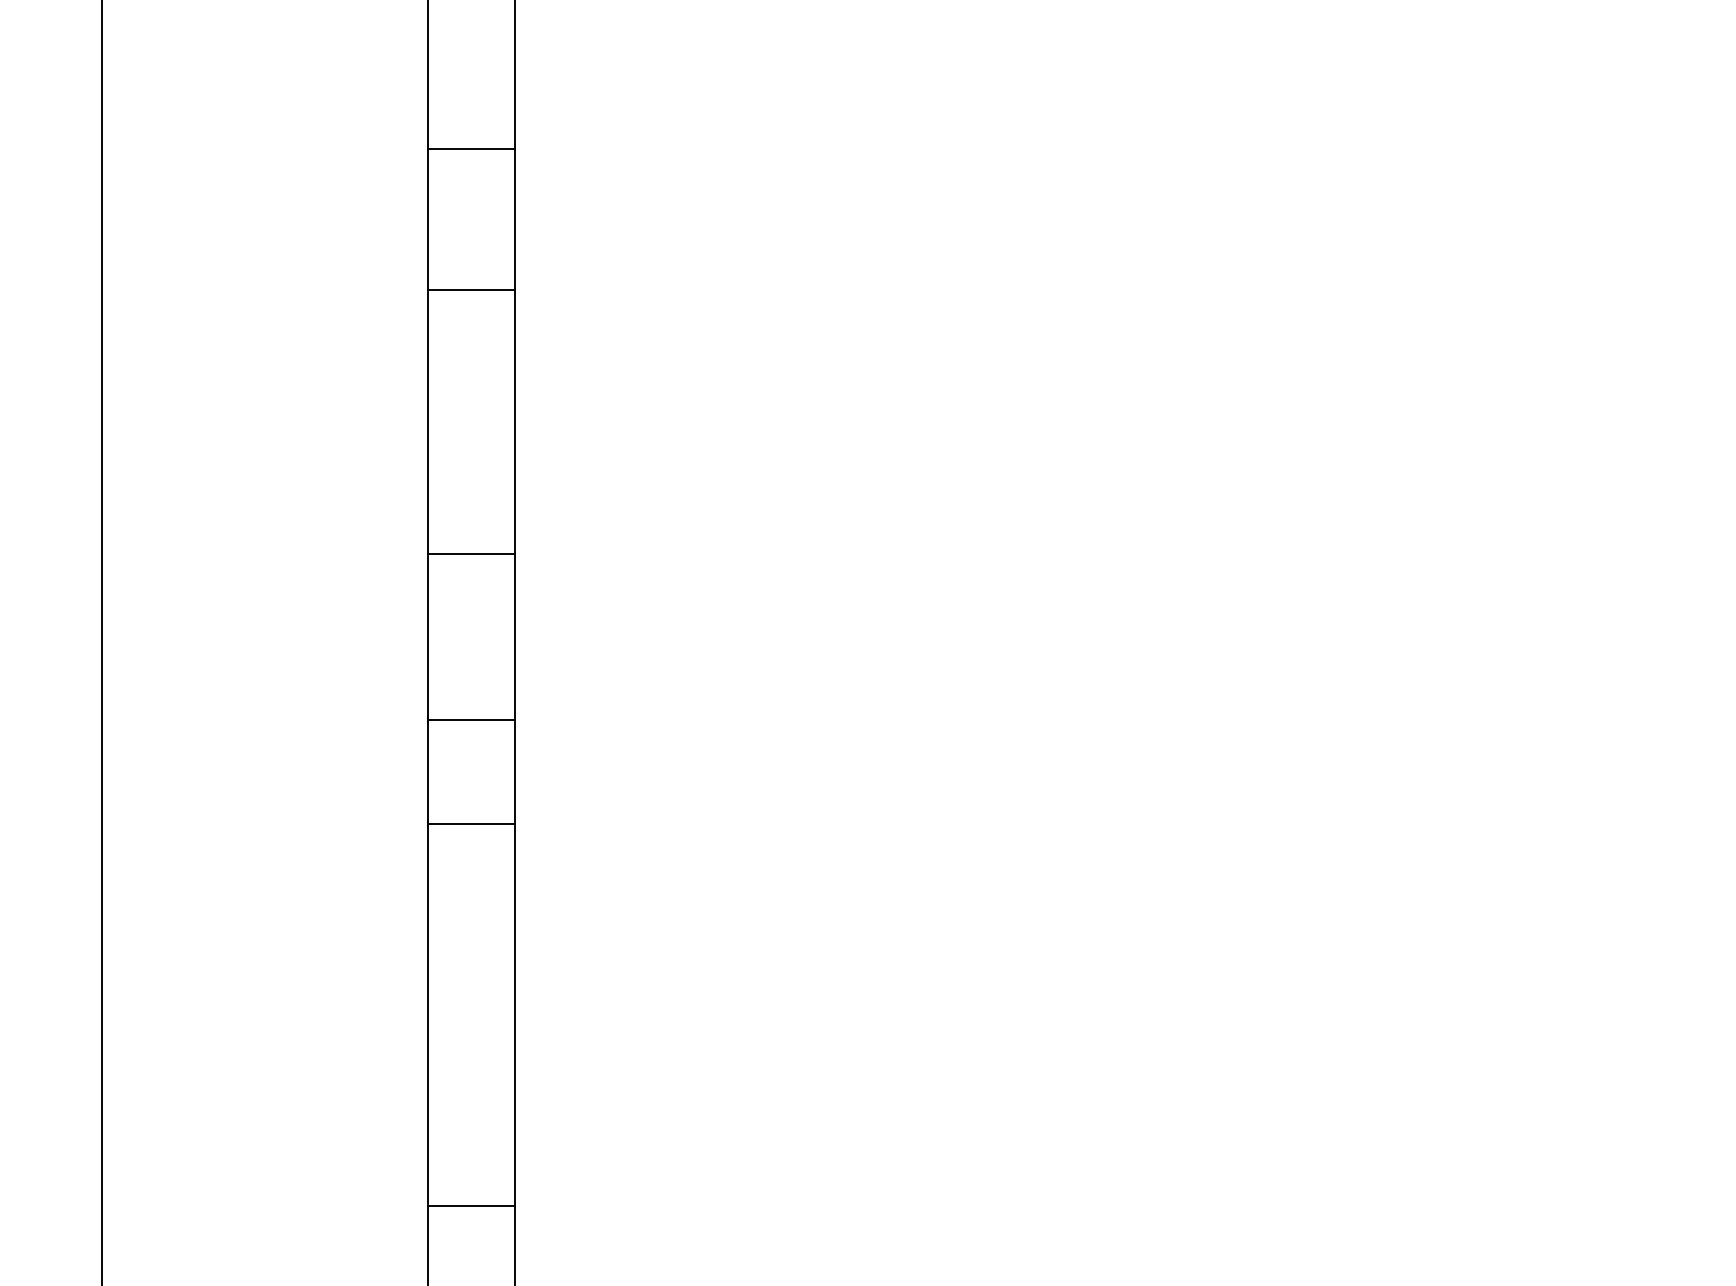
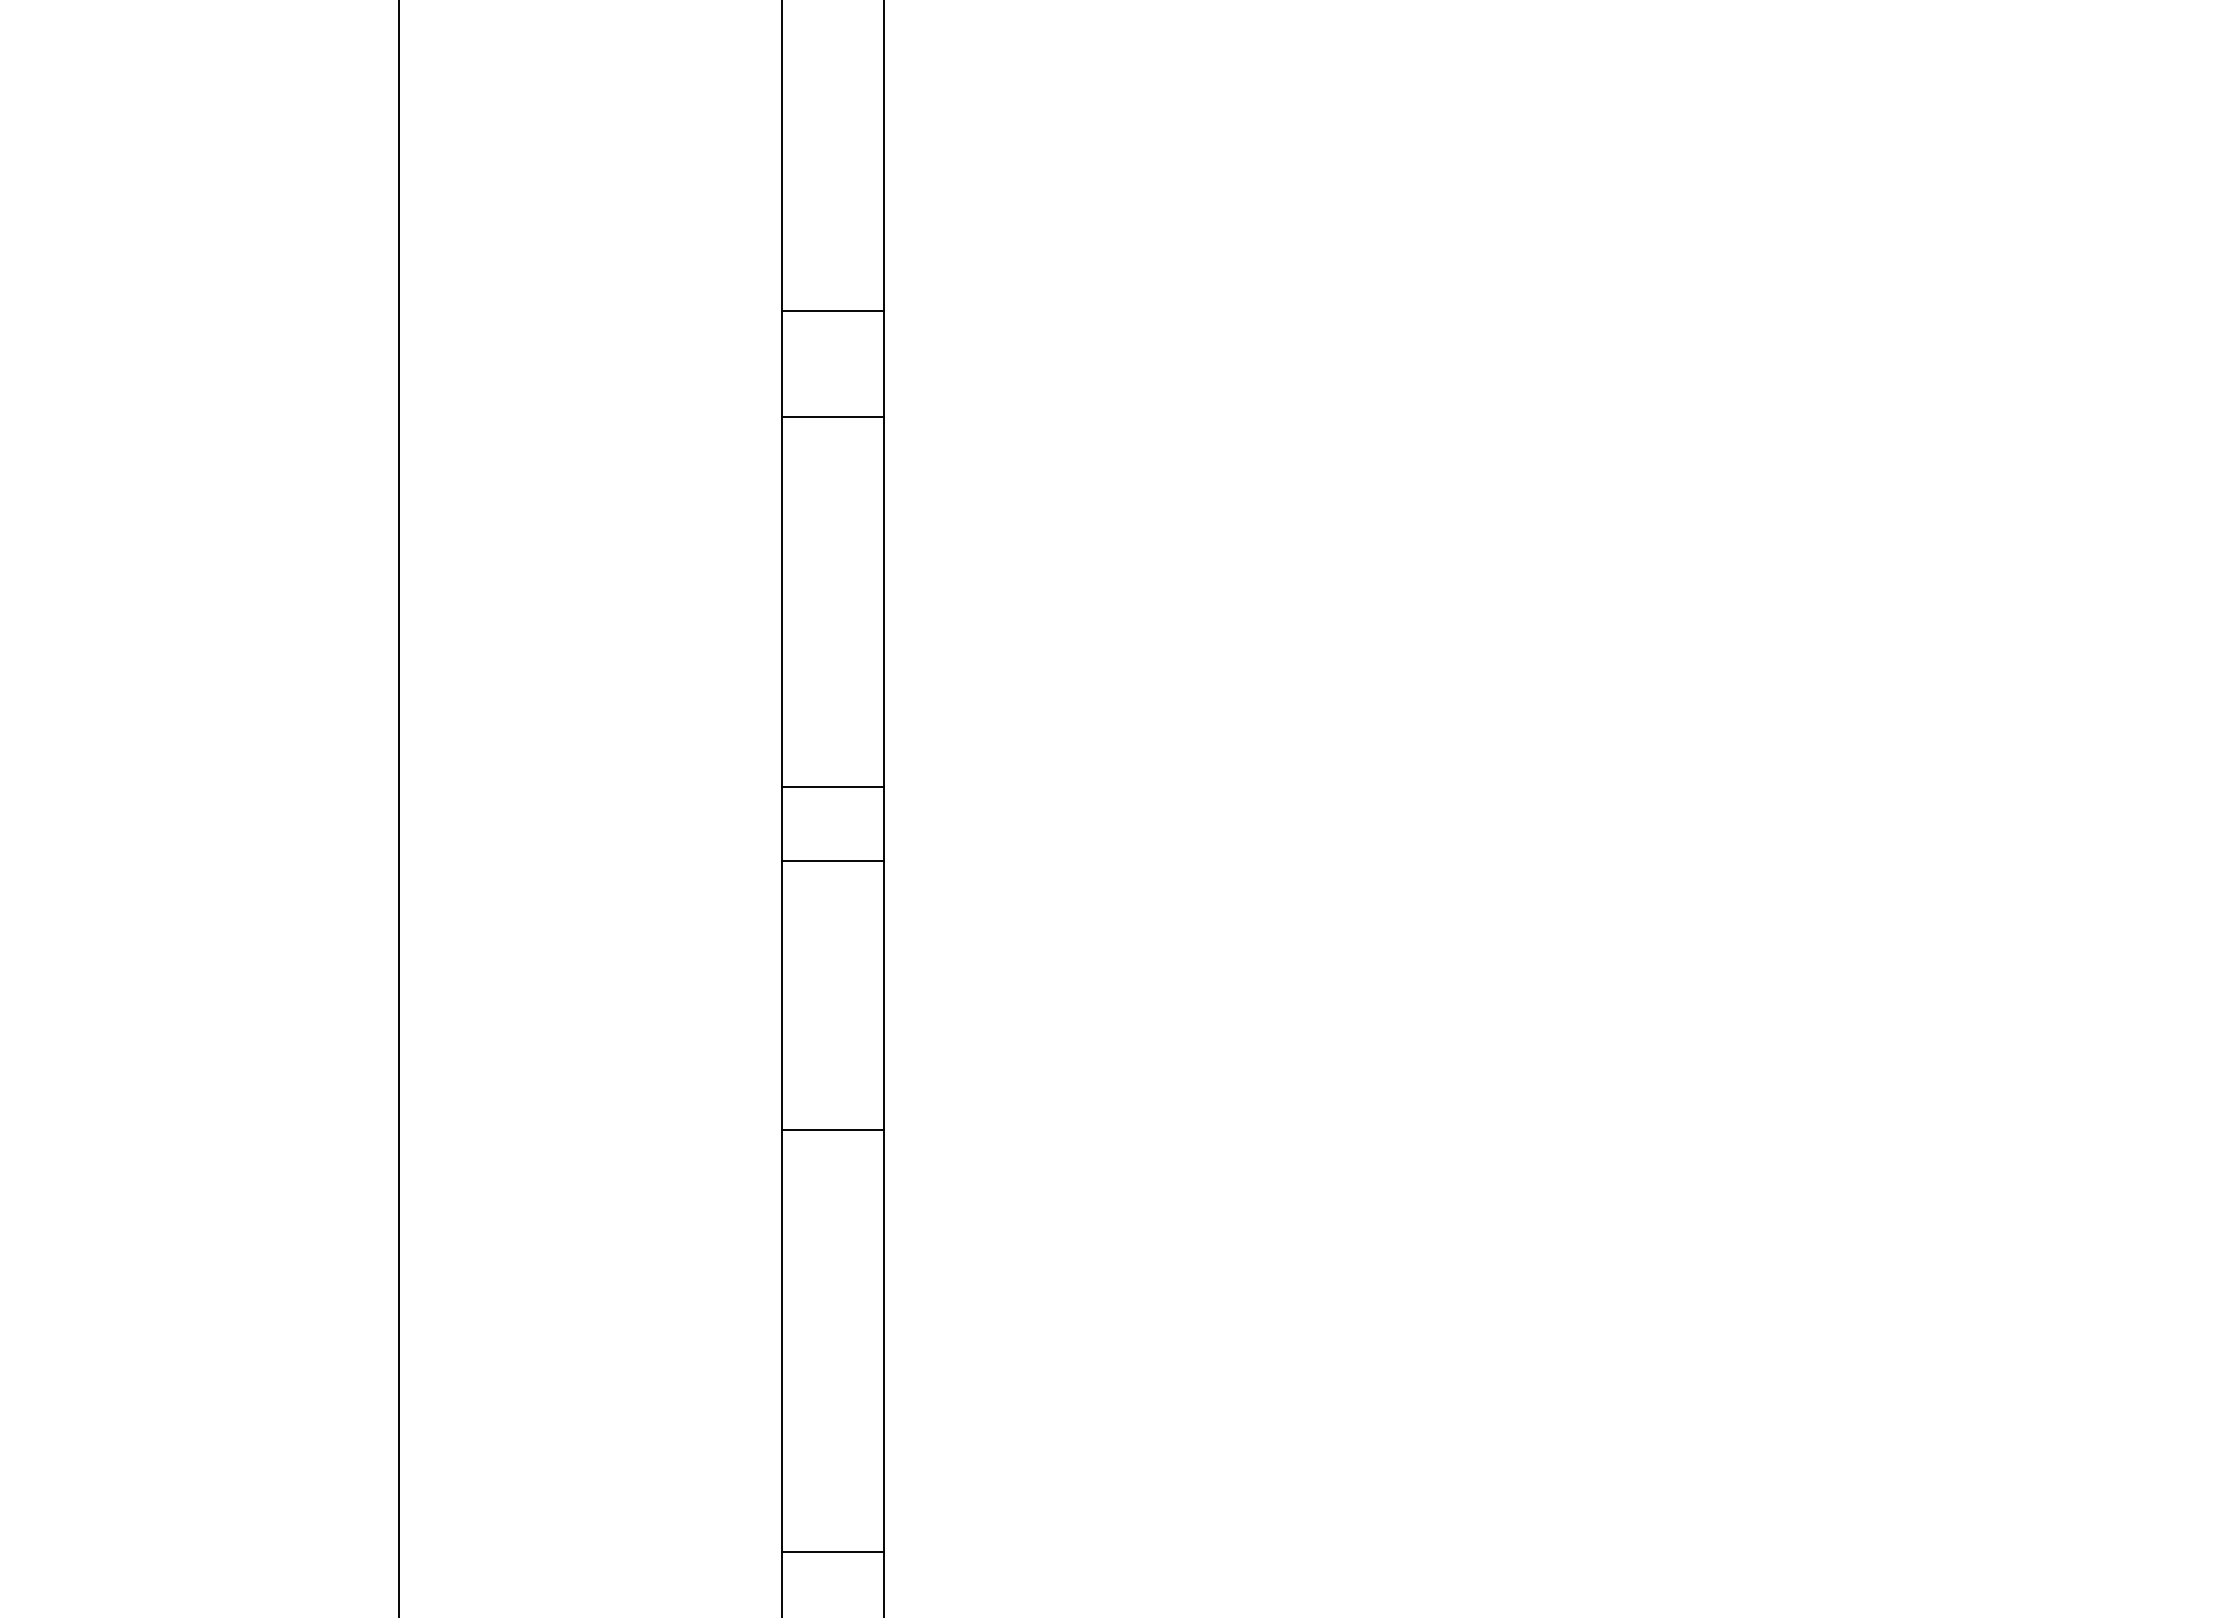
line: (471, 149) -> (833, 311), moved
line: (471, 553) -> (833, 786), moved
line: (471, 720) -> (833, 861), moved
line: (471, 823) -> (833, 1129), moved
line: (471, 1206) -> (833, 1552), moved

